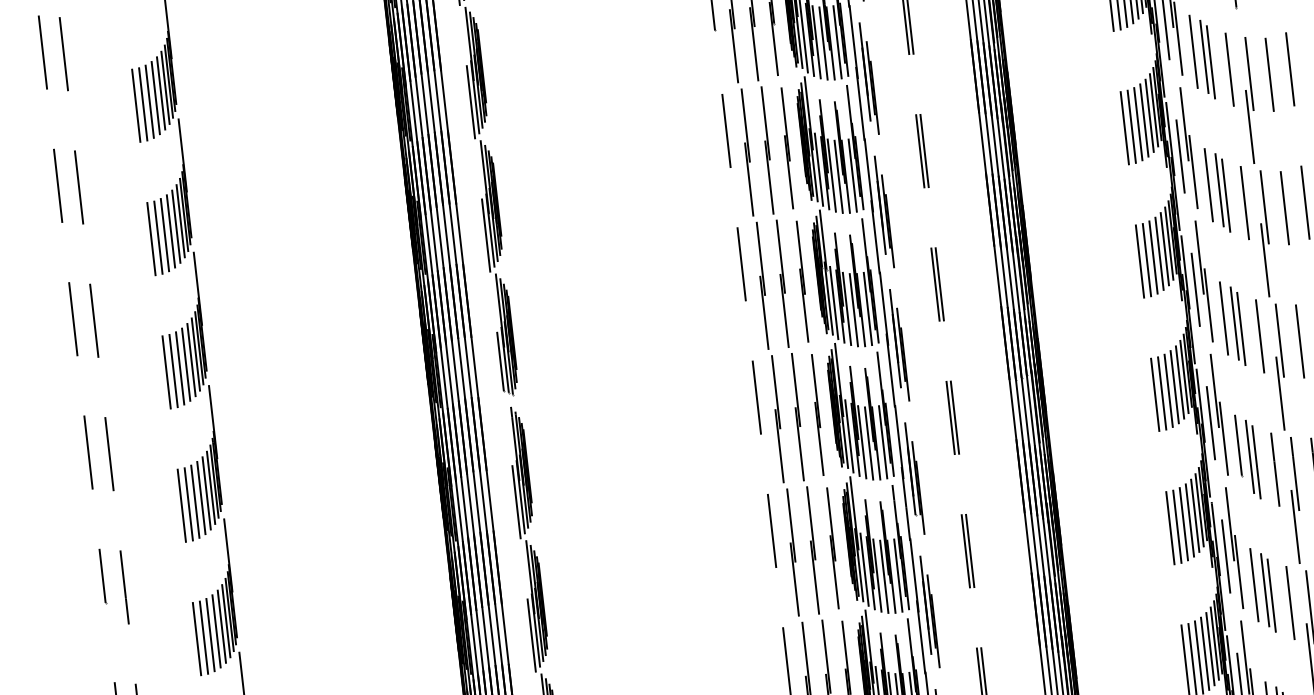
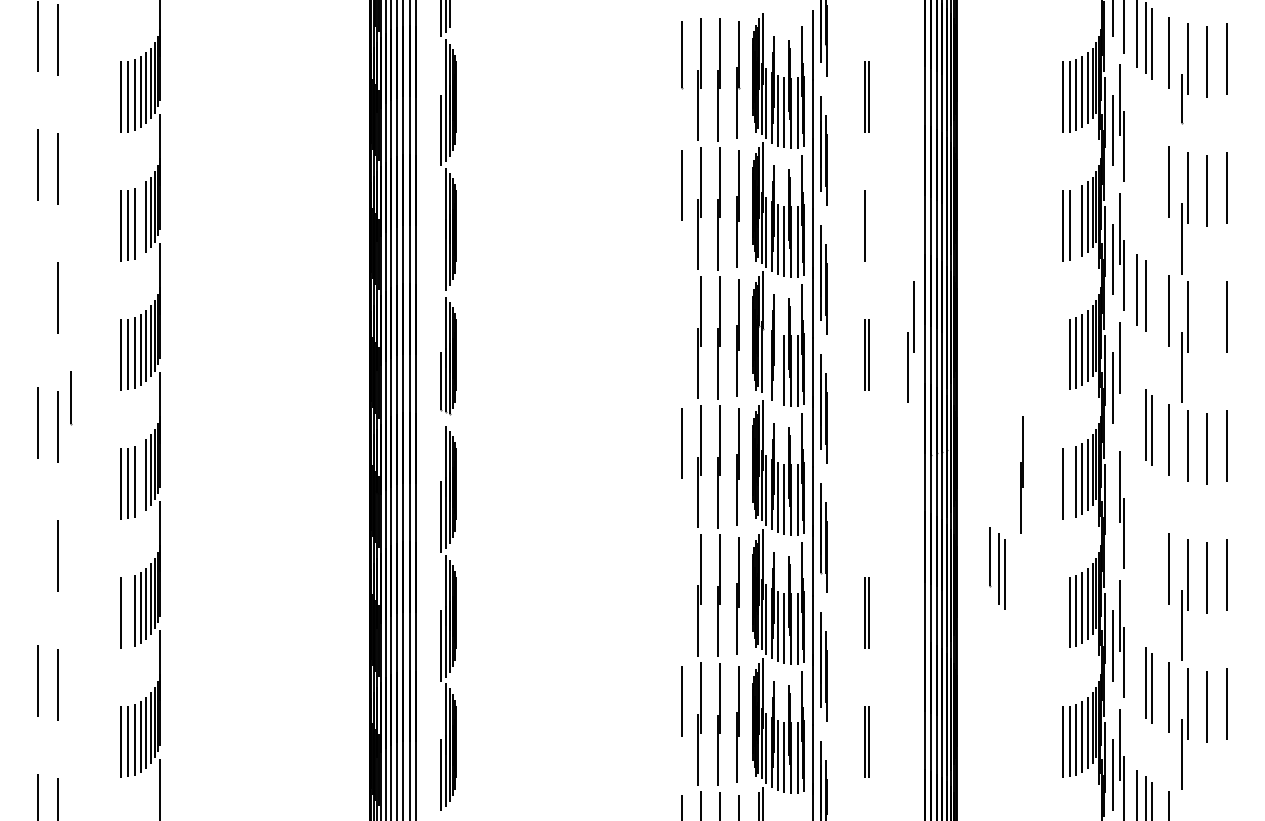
line: (1193, 51) -> (1136, 160), removed
part: (1206, 59) -> (1148, 169), removed
line: (1138, 123) -> (1076, 223), removed
line: (925, 151) -> (869, 226), removed
line: (1226, 195) -> (1152, 301), removed
line: (1284, 207) -> (1206, 319), removed
line: (170, 230) -> (140, 220), removed
line: (486, 235) -> (441, 259), removed
line: (1139, 261) -> (1062, 355), removed
line: (742, 264) -> (682, 314), removed
part: (981, 265) -> (910, 341), added
line: (834, 302) -> (766, 361), removed
line: (1208, 305) -> (1123, 404), removed
line: (846, 308) -> (777, 368), removed
line: (1223, 318) -> (1136, 418), removed
line: (72, 319) -> (37, 294), removed
part: (1111, 389) -> (1021, 474), added
line: (1162, 393) -> (1069, 483), removed
line: (1280, 393) -> (1182, 496), removed
part: (952, 417) -> (866, 483), removed
line: (1210, 423) -> (1112, 517), removed
part: (1247, 456) -> (997, 568), moved
line: (201, 497) -> (140, 478), removed
line: (1170, 527) -> (1062, 612), removed
line: (771, 531) -> (681, 572), removed
line: (103, 576) -> (71, 398), moved
line: (1254, 585) -> (1136, 676), removed
line: (204, 637) -> (128, 612), removed

